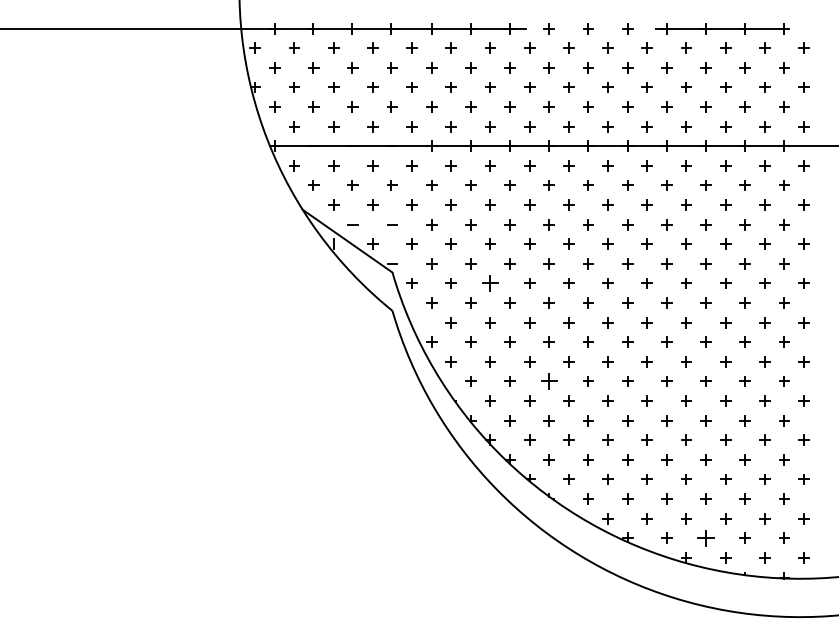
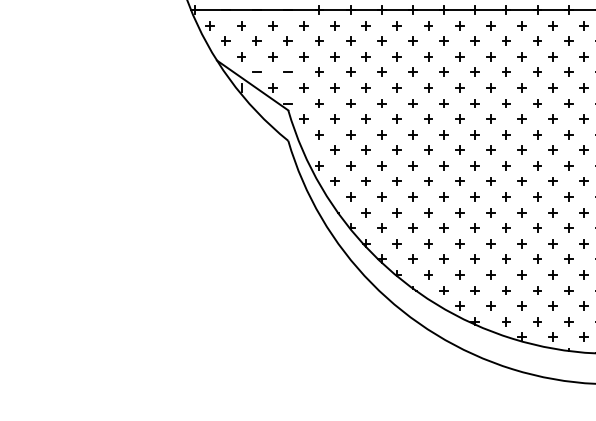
part: (490, 283) -> (366, 119), size x0.62
part: (548, 381) -> (412, 197), size x0.62
part: (705, 537) -> (537, 321), size x0.62

